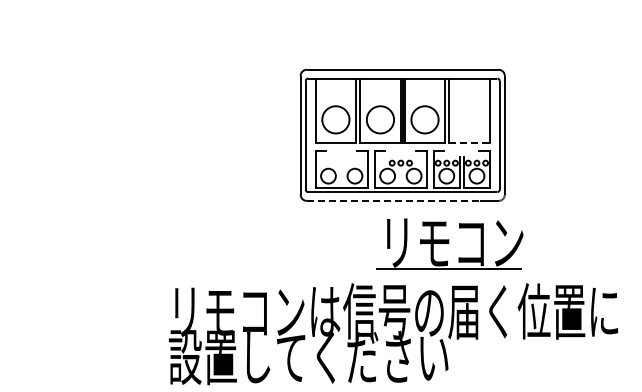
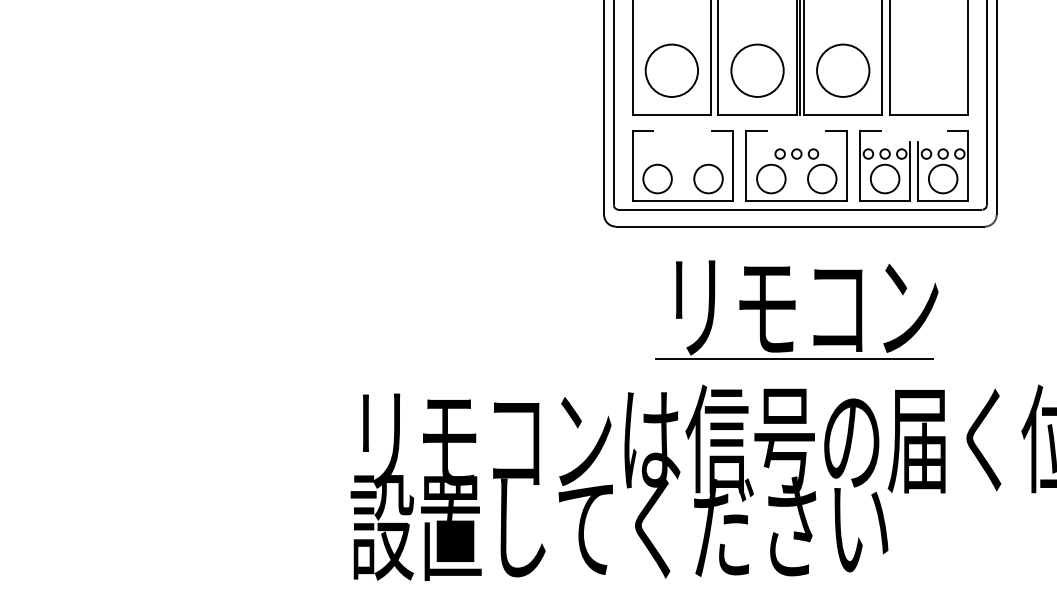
line: (470, 142) -> (930, 114), dashed -> solid
line: (393, 200) -> (782, 225), dashed -> solid
part: (449, 243) -> (796, 308), moved

